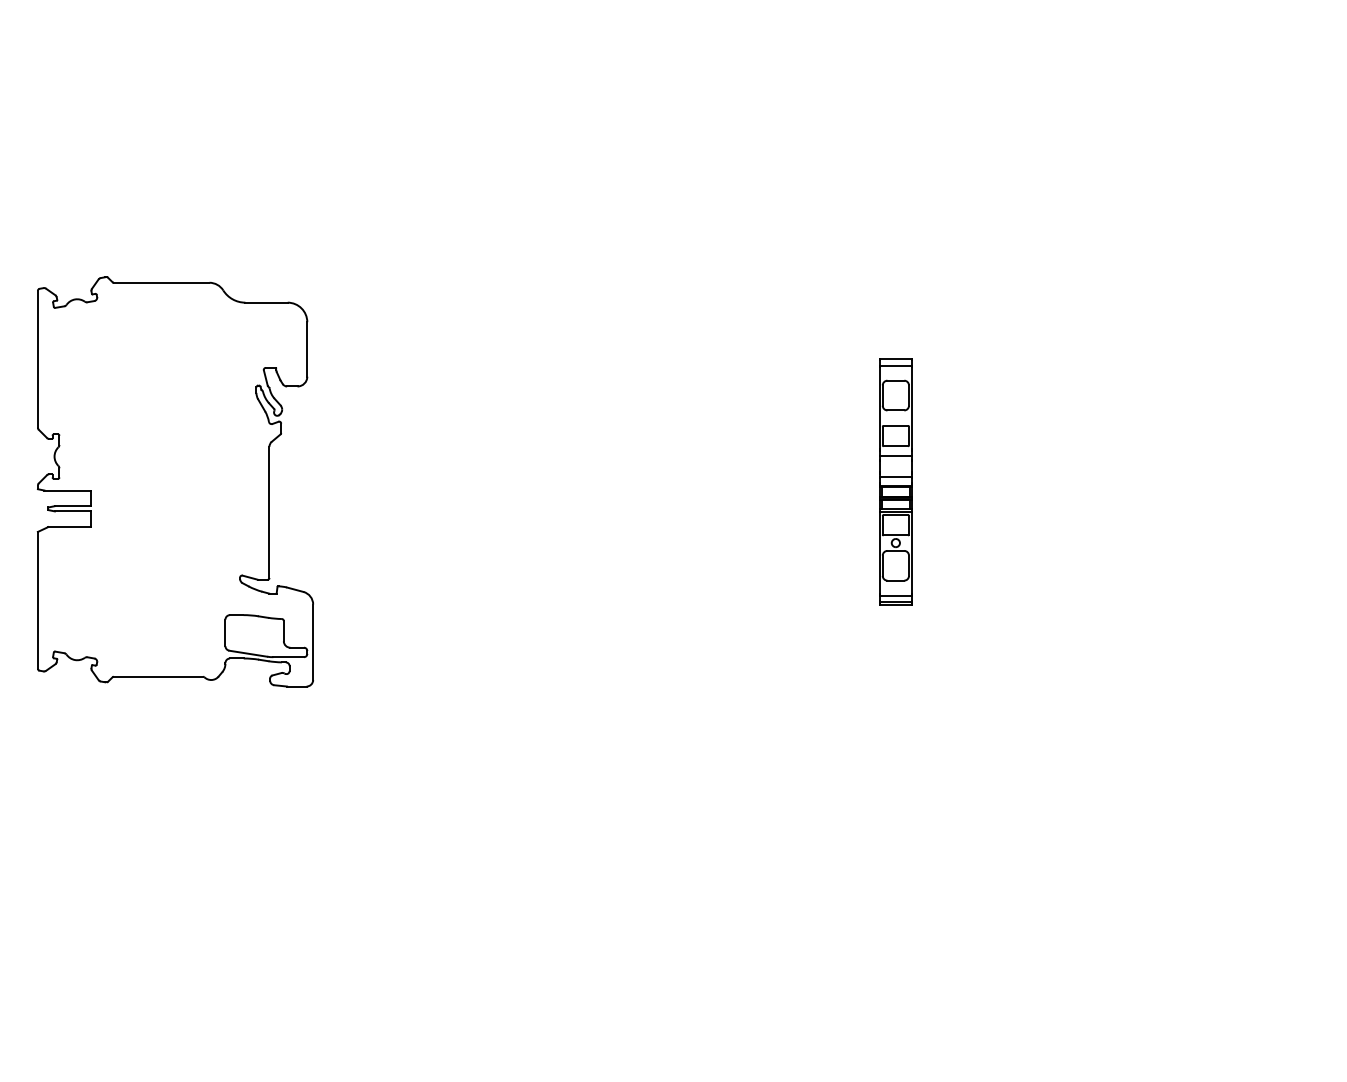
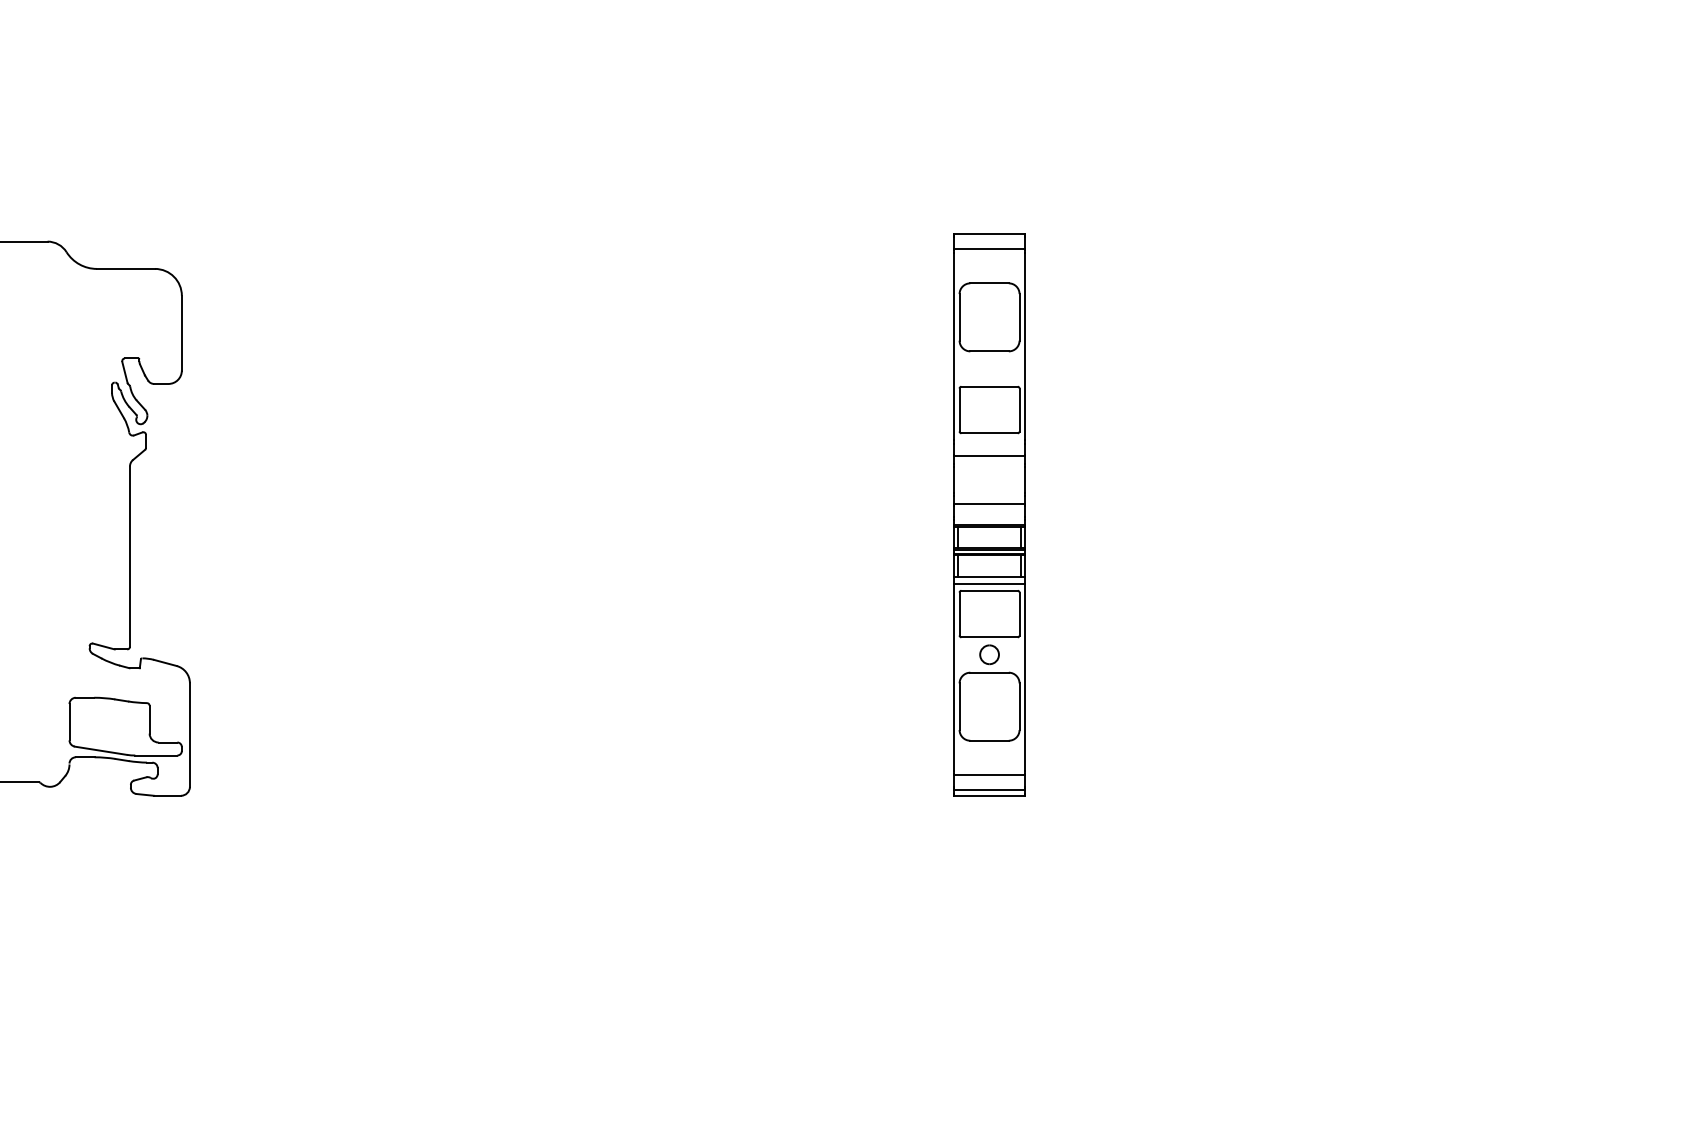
part: (895, 481) -> (989, 514), size x1.67

